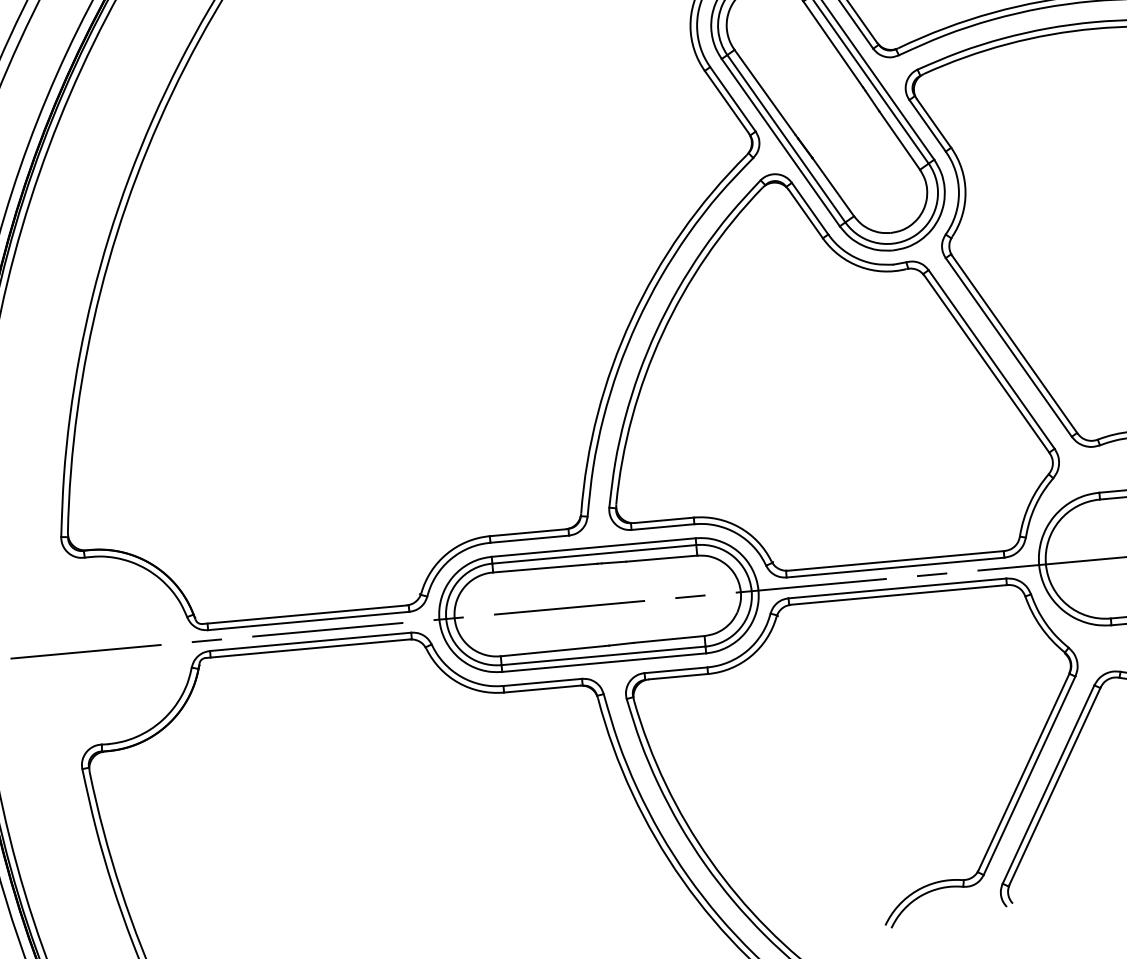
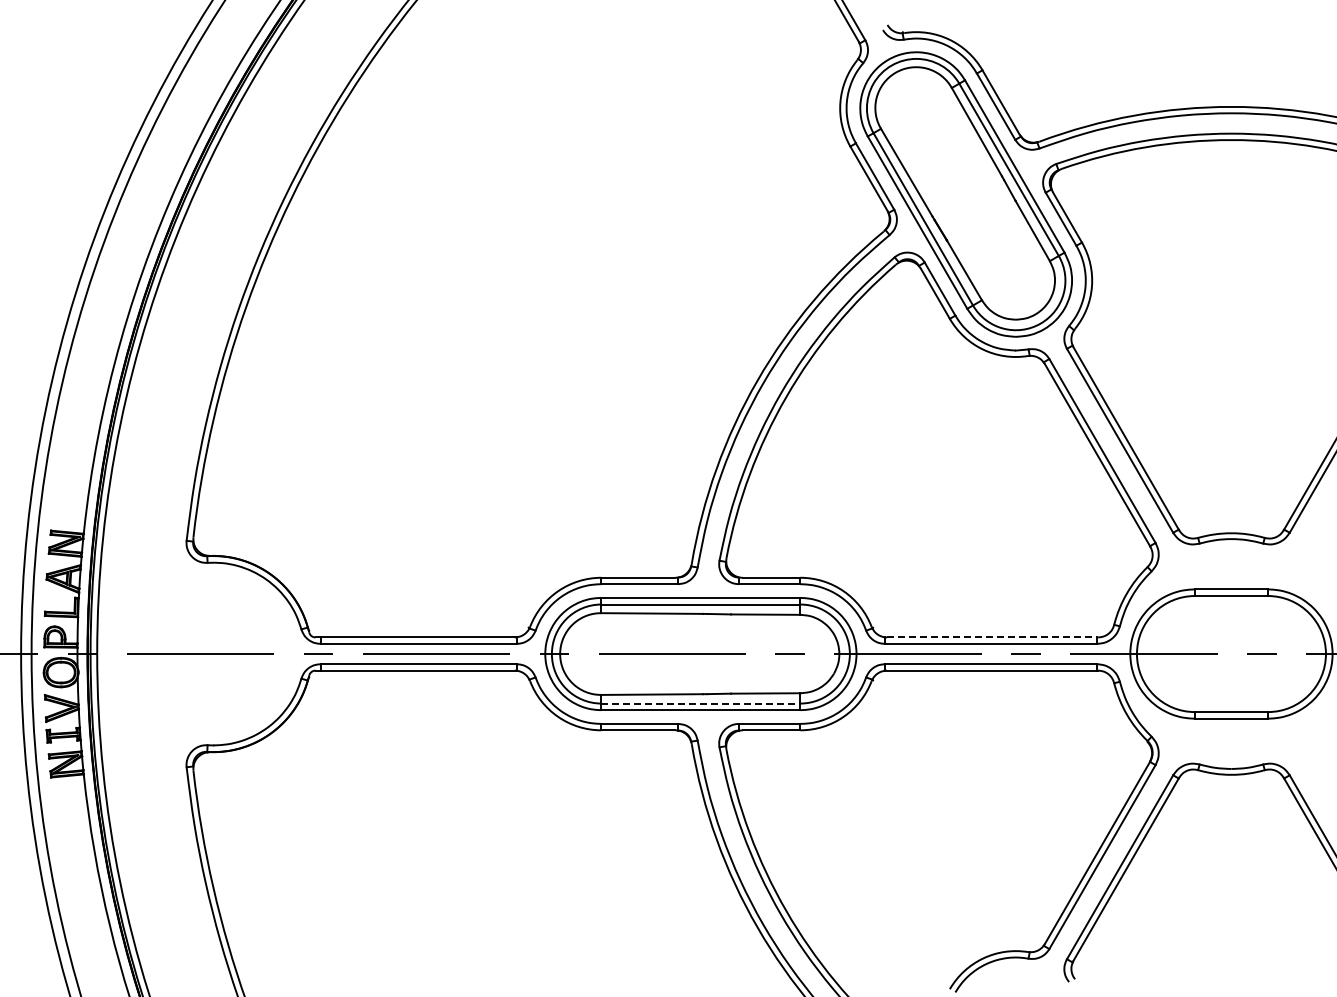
line: (897, 560) -> (993, 637), solid -> dashed
line: (604, 655) -> (701, 703), solid -> dashed

